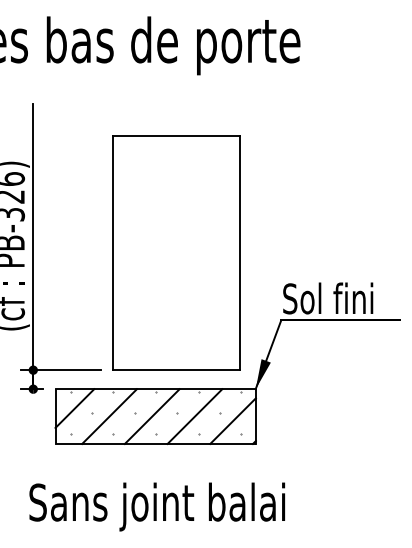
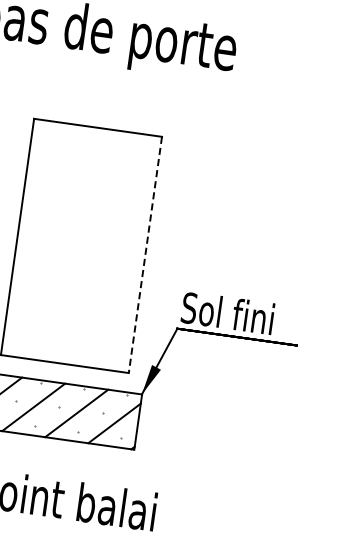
line: (240, 253) -> (145, 255), solid -> dashed

